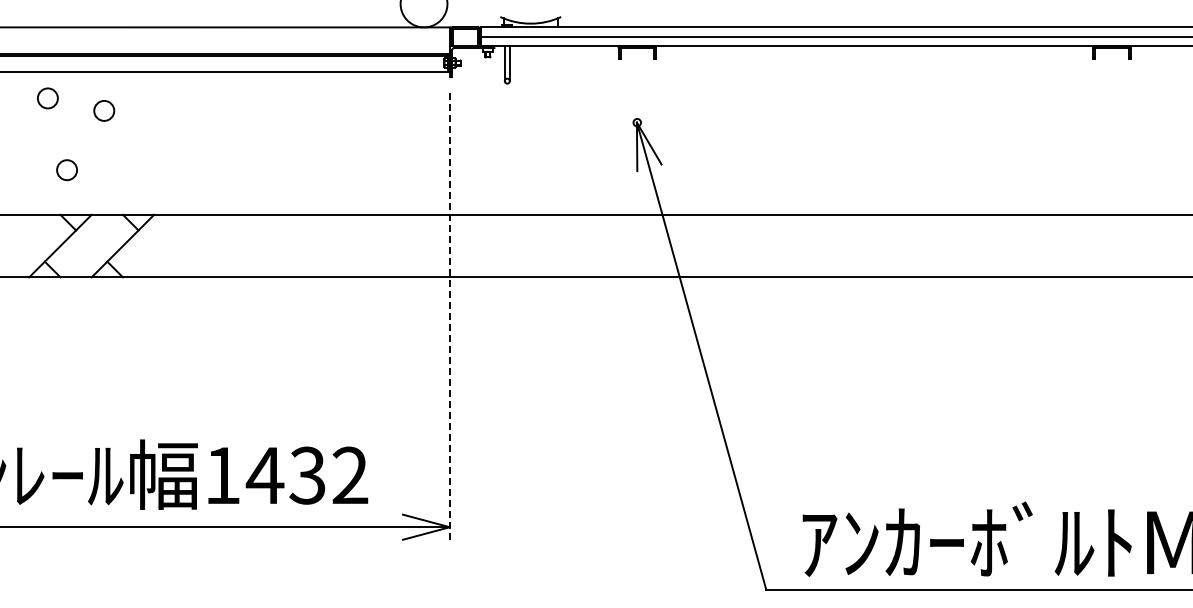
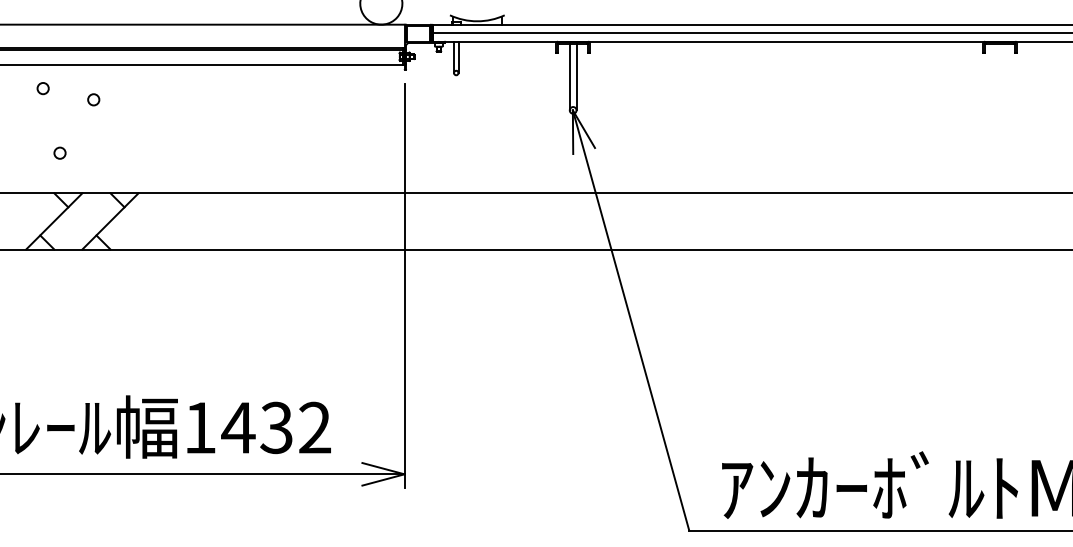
line: (633, 85) -> (569, 76), added
line: (641, 85) -> (576, 76), added
circle: (48, 98) -> (43, 88), size x0.62
circle: (104, 110) -> (93, 99), size x0.62
circle: (66, 170) -> (59, 153), size x0.62
line: (449, 317) -> (404, 285), dashed -> solid

